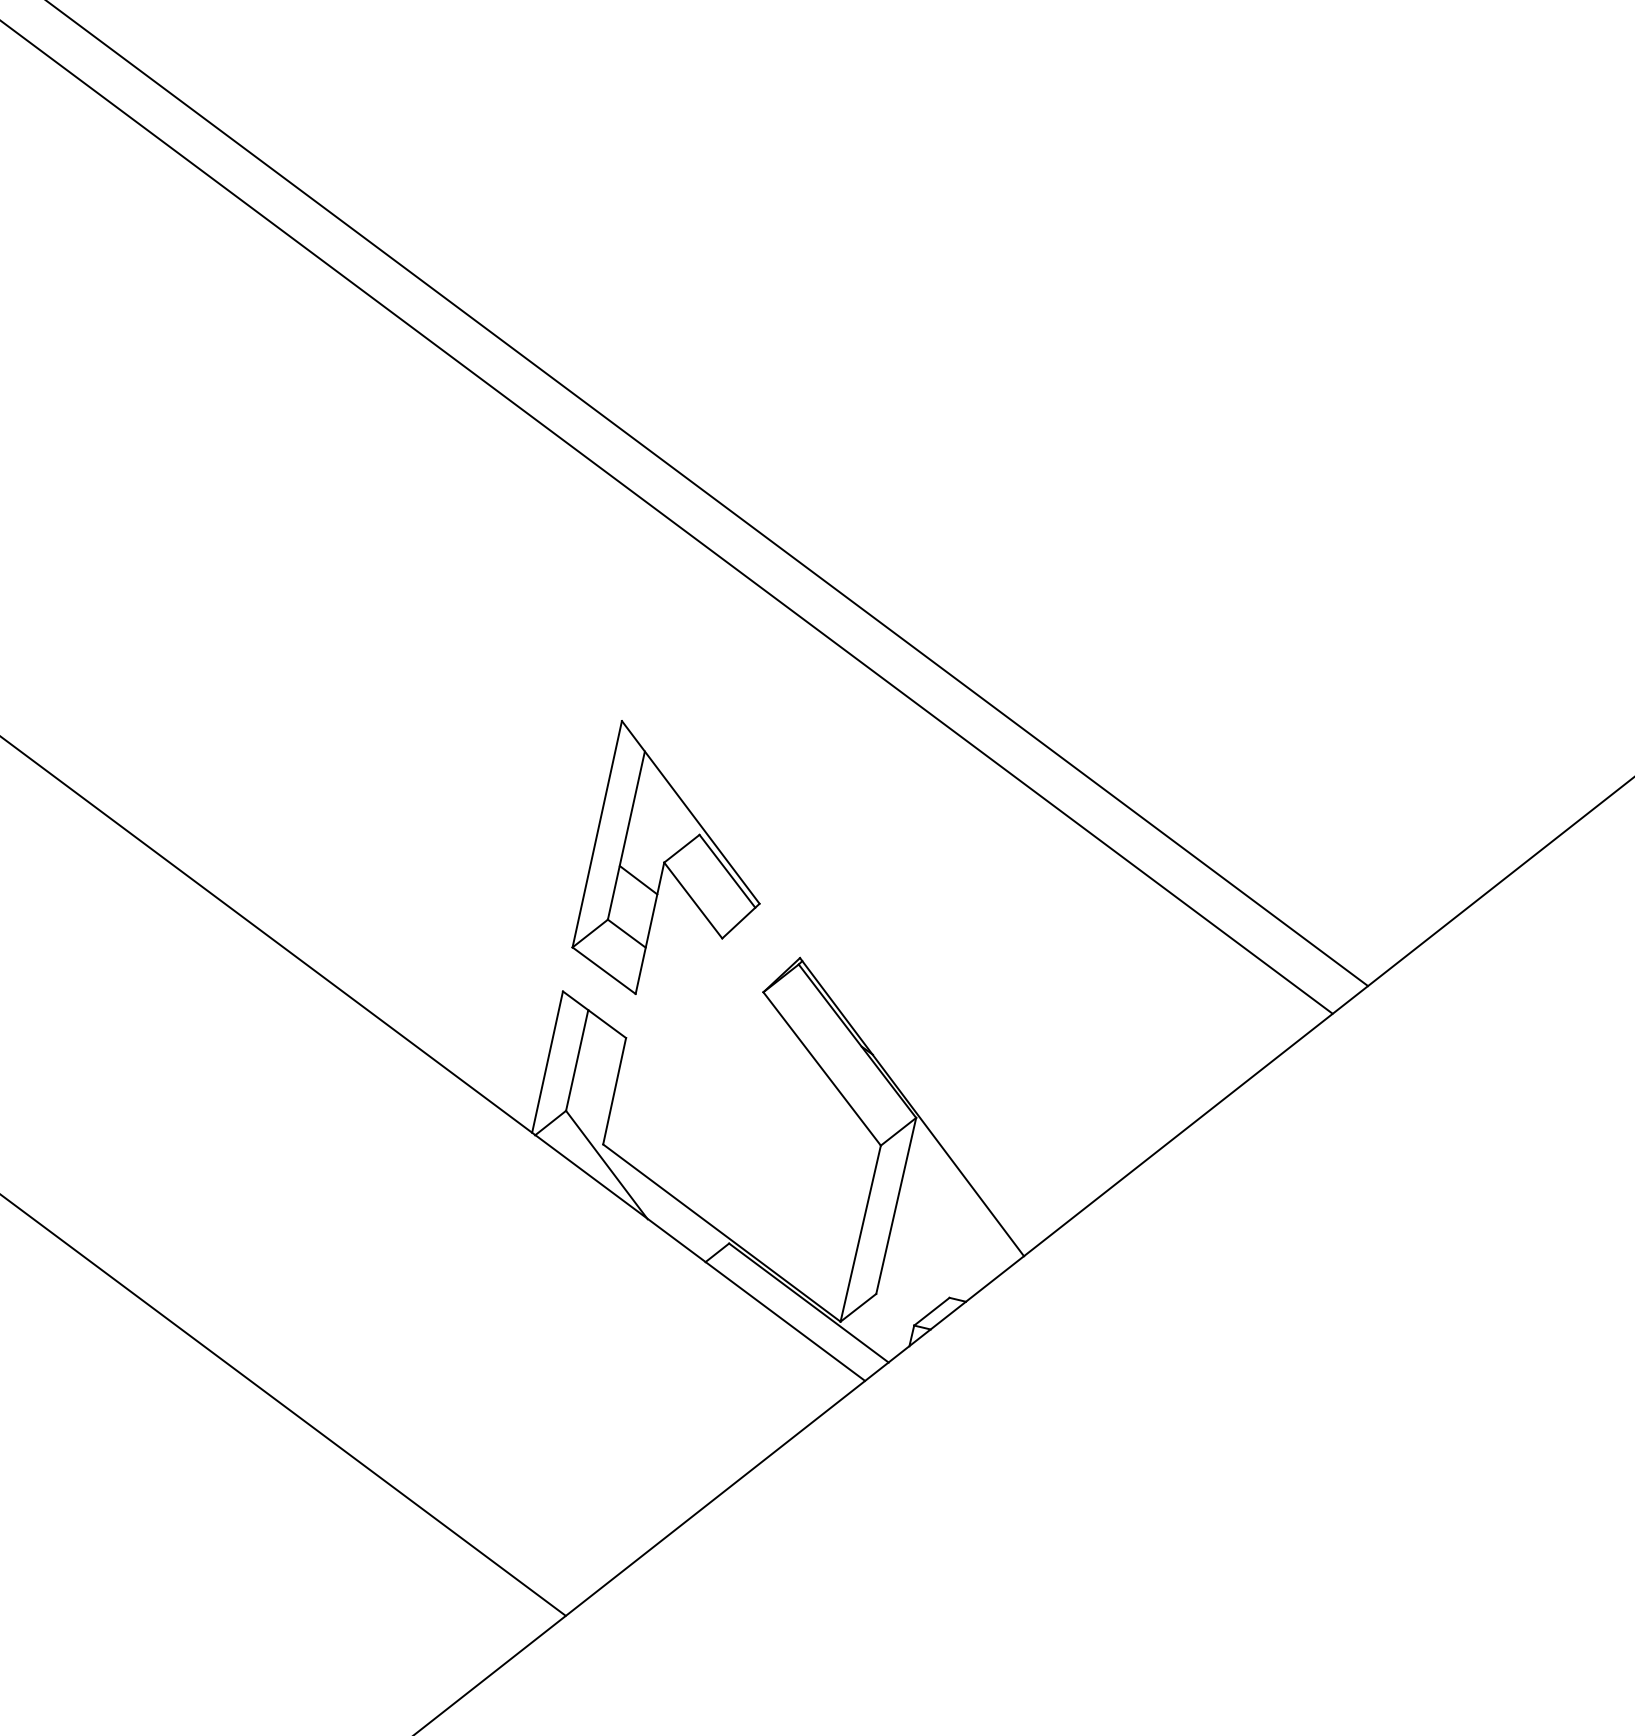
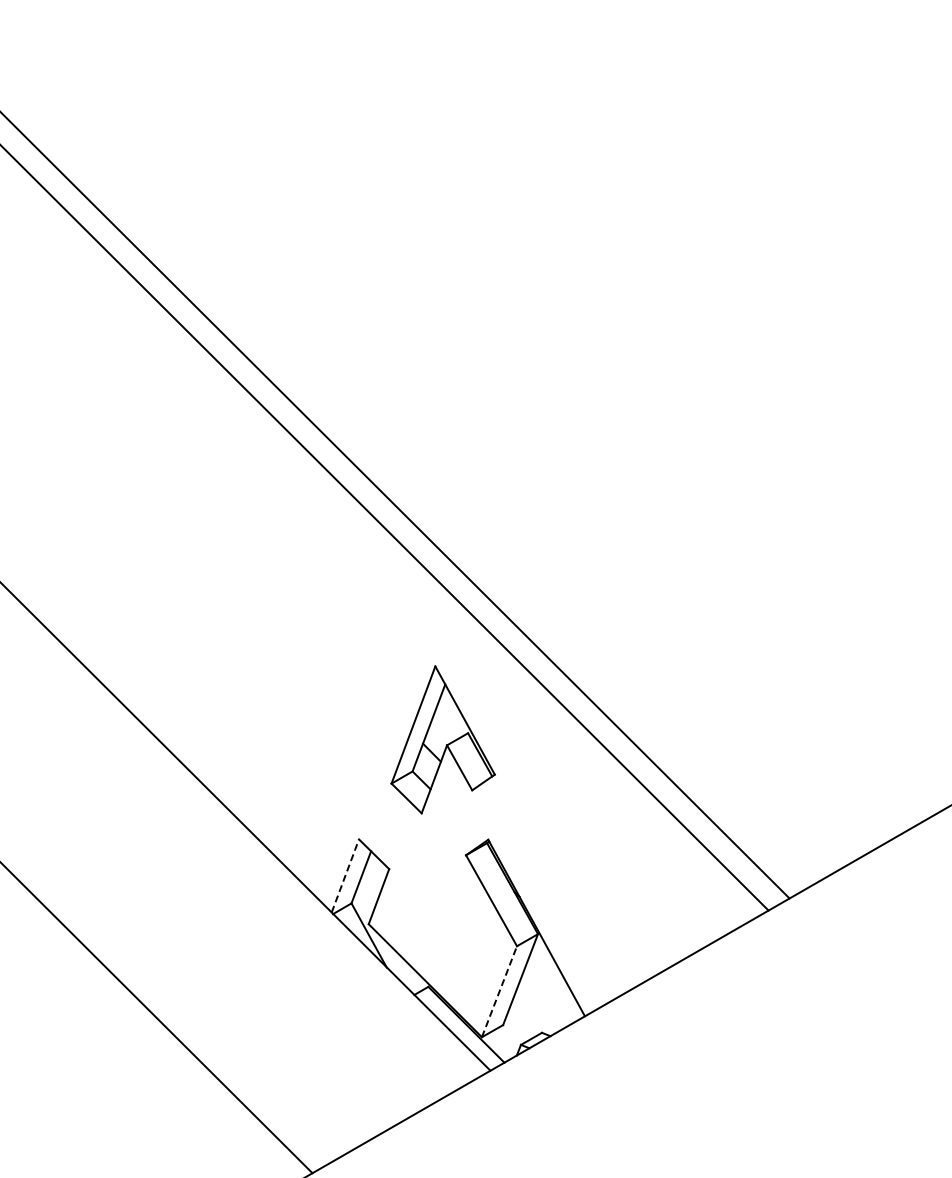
part: (654, 853) -> (442, 739), moved
line: (547, 1061) -> (345, 875), solid -> dashed
line: (860, 1233) -> (499, 991), solid -> dashed

